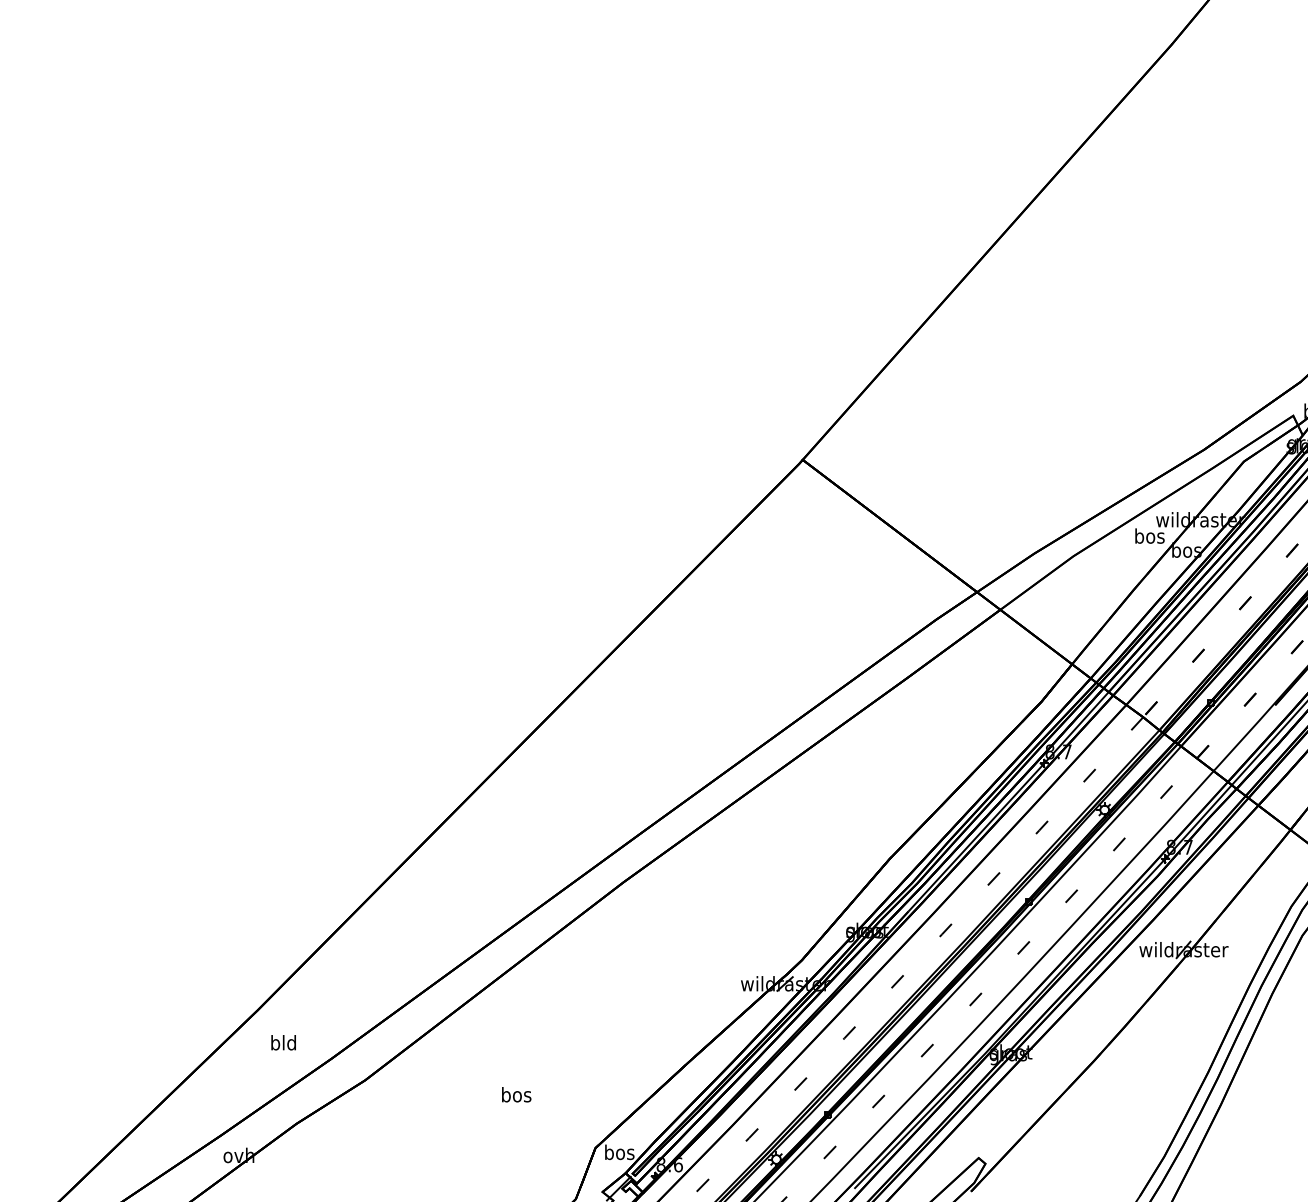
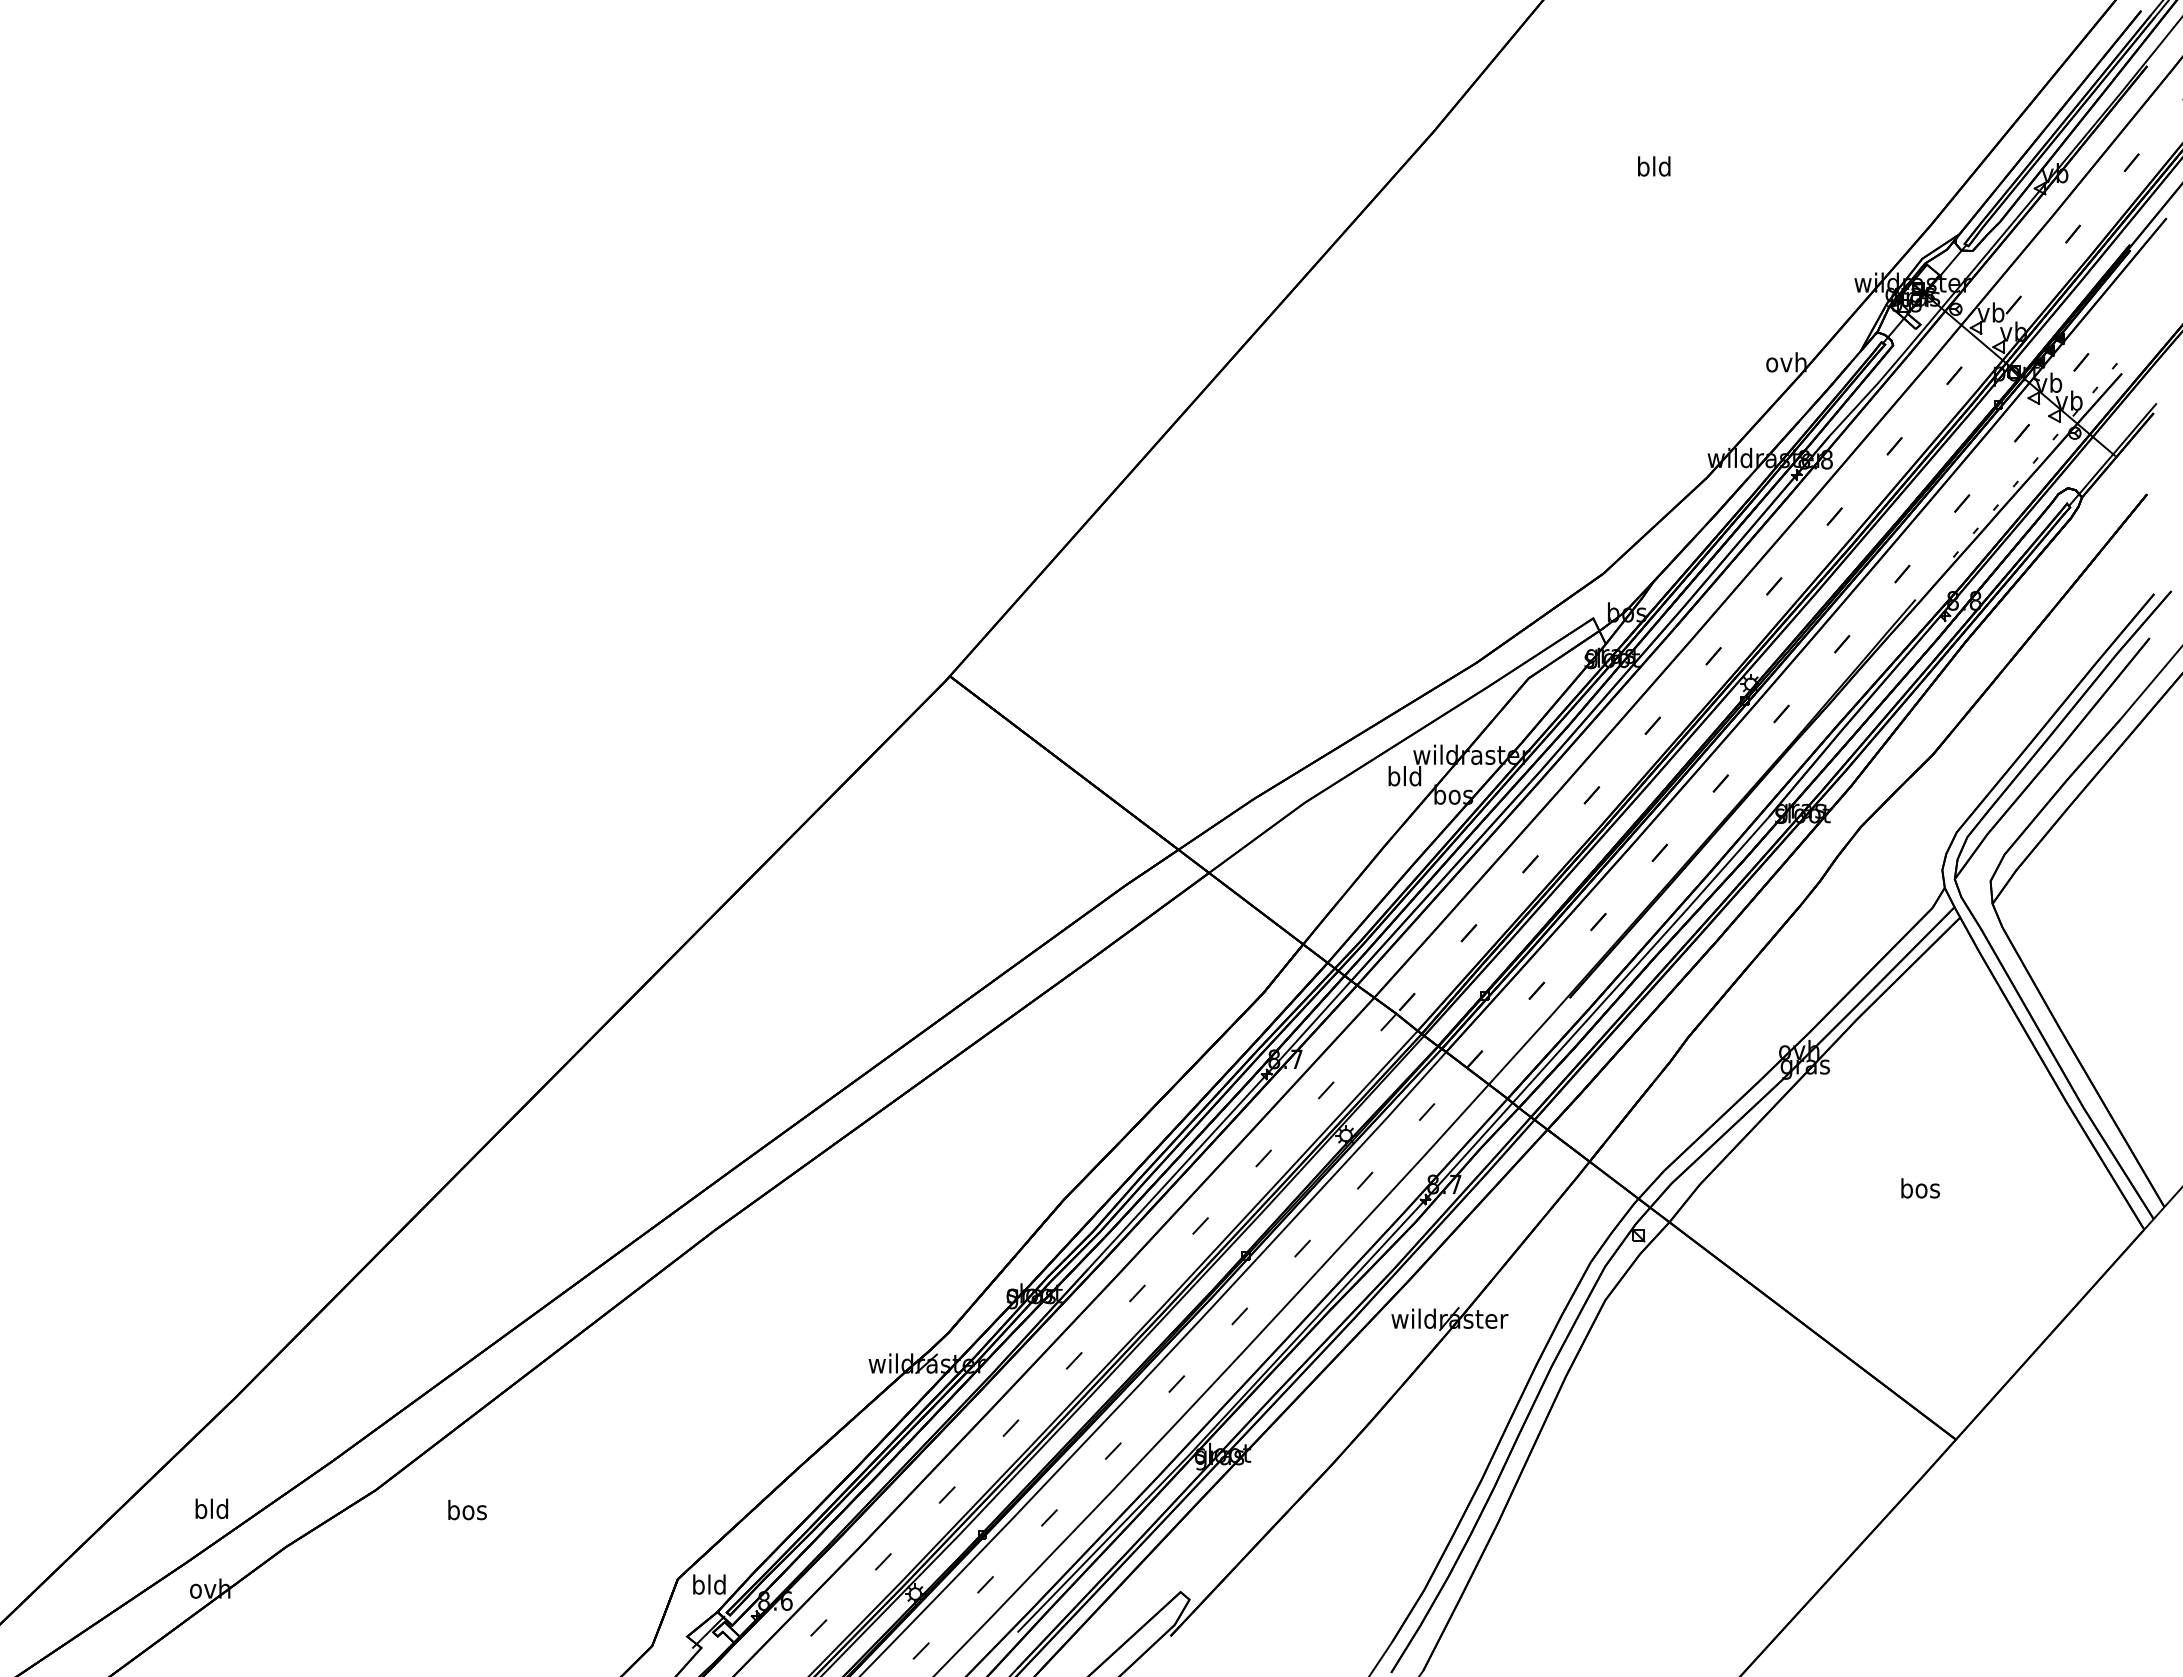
text: (1150, 536) -> (1405, 776), bos -> bld
text: (283, 1042) -> (211, 1508), moved
text: (516, 1095) -> (467, 1510), moved
text: (619, 1152) -> (709, 1584), bos -> bld

